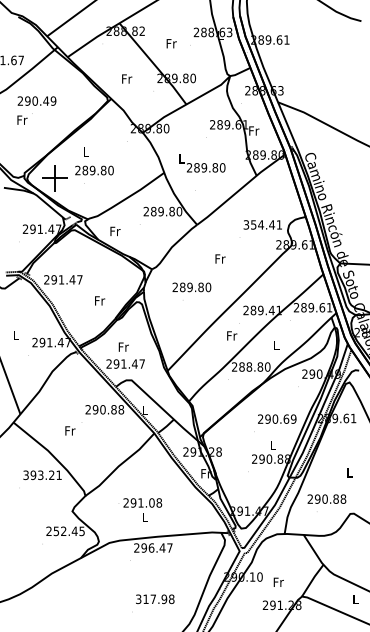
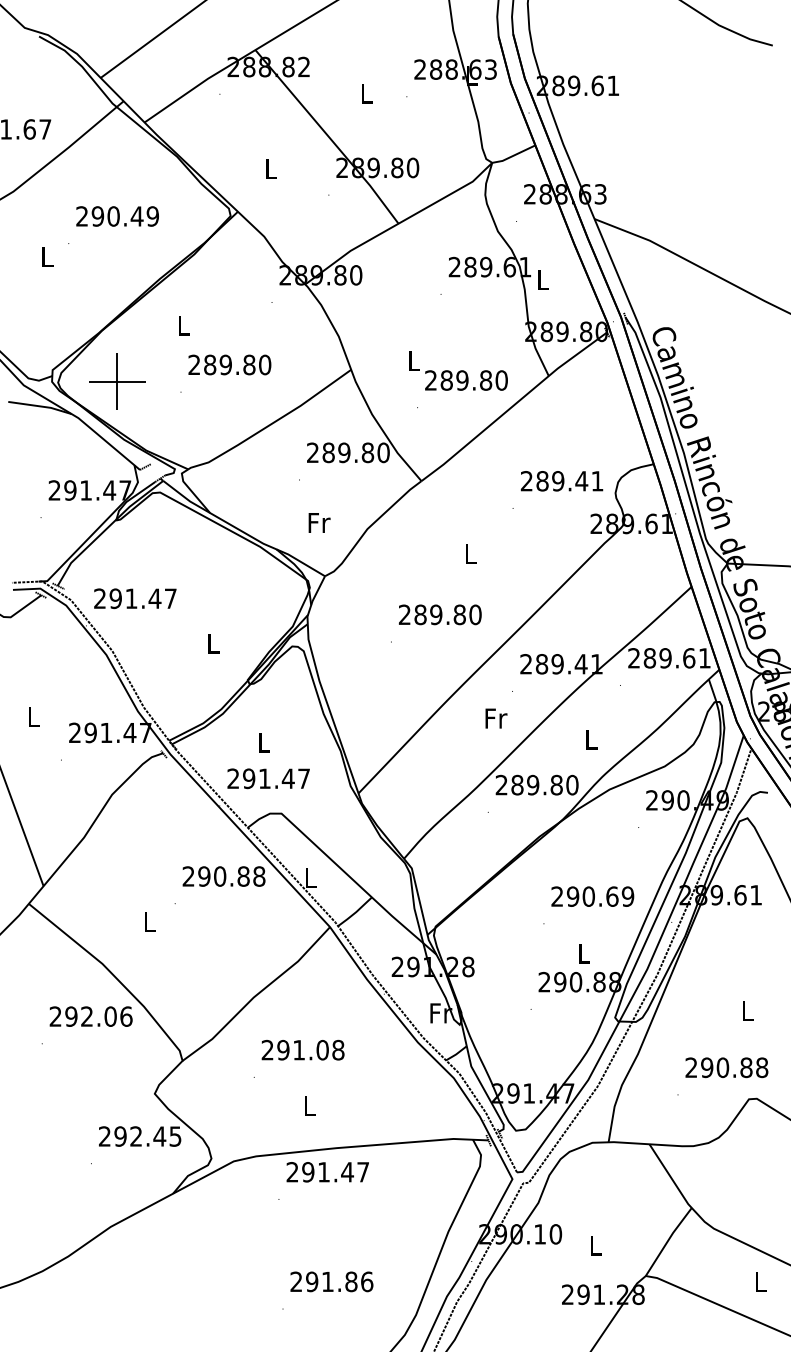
text: (171, 43) -> (366, 93), Fr -> L
text: (127, 78) -> (272, 168), Fr -> L
text: (36, 100) -> (116, 215), moved
text: (22, 119) -> (47, 255), Fr -> L
text: (254, 130) -> (544, 279), Fr -> L
text: (202, 163) -> (458, 371), moved
text: (94, 170) -> (229, 364), moved
text: (253, 224) -> (541, 480), 354.41 -> 289.41
text: (115, 231) -> (319, 523), moved
text: (220, 258) -> (471, 553), Fr -> L
text: (191, 287) -> (439, 615), moved
text: (100, 300) -> (214, 642), Fr -> L
text: (123, 346) -> (263, 741), Fr -> L
text: (249, 366) -> (533, 783), 288.80 -> 289.80
text: (70, 430) -> (150, 920), Fr -> L
text: (42, 475) -> (90, 1017), 393.21 -> 292.06
text: (326, 498) -> (725, 1066), moved
text: (142, 502) -> (302, 1049), moved
text: (56, 530) -> (120, 1134), 252.45 -> 292.45
text: (151, 547) -> (323, 1171), 296.47 -> 291.47
text: (278, 581) -> (595, 1243), Fr -> L
text: (155, 599) -> (332, 1282), 317.98 -> 291.86

